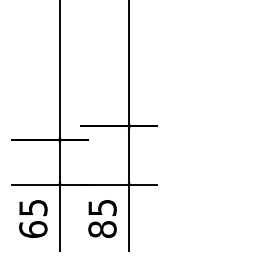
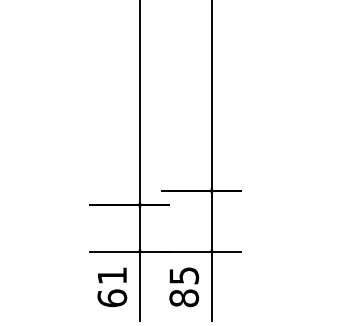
text: (33, 207) -> (112, 275), 65 -> 61

